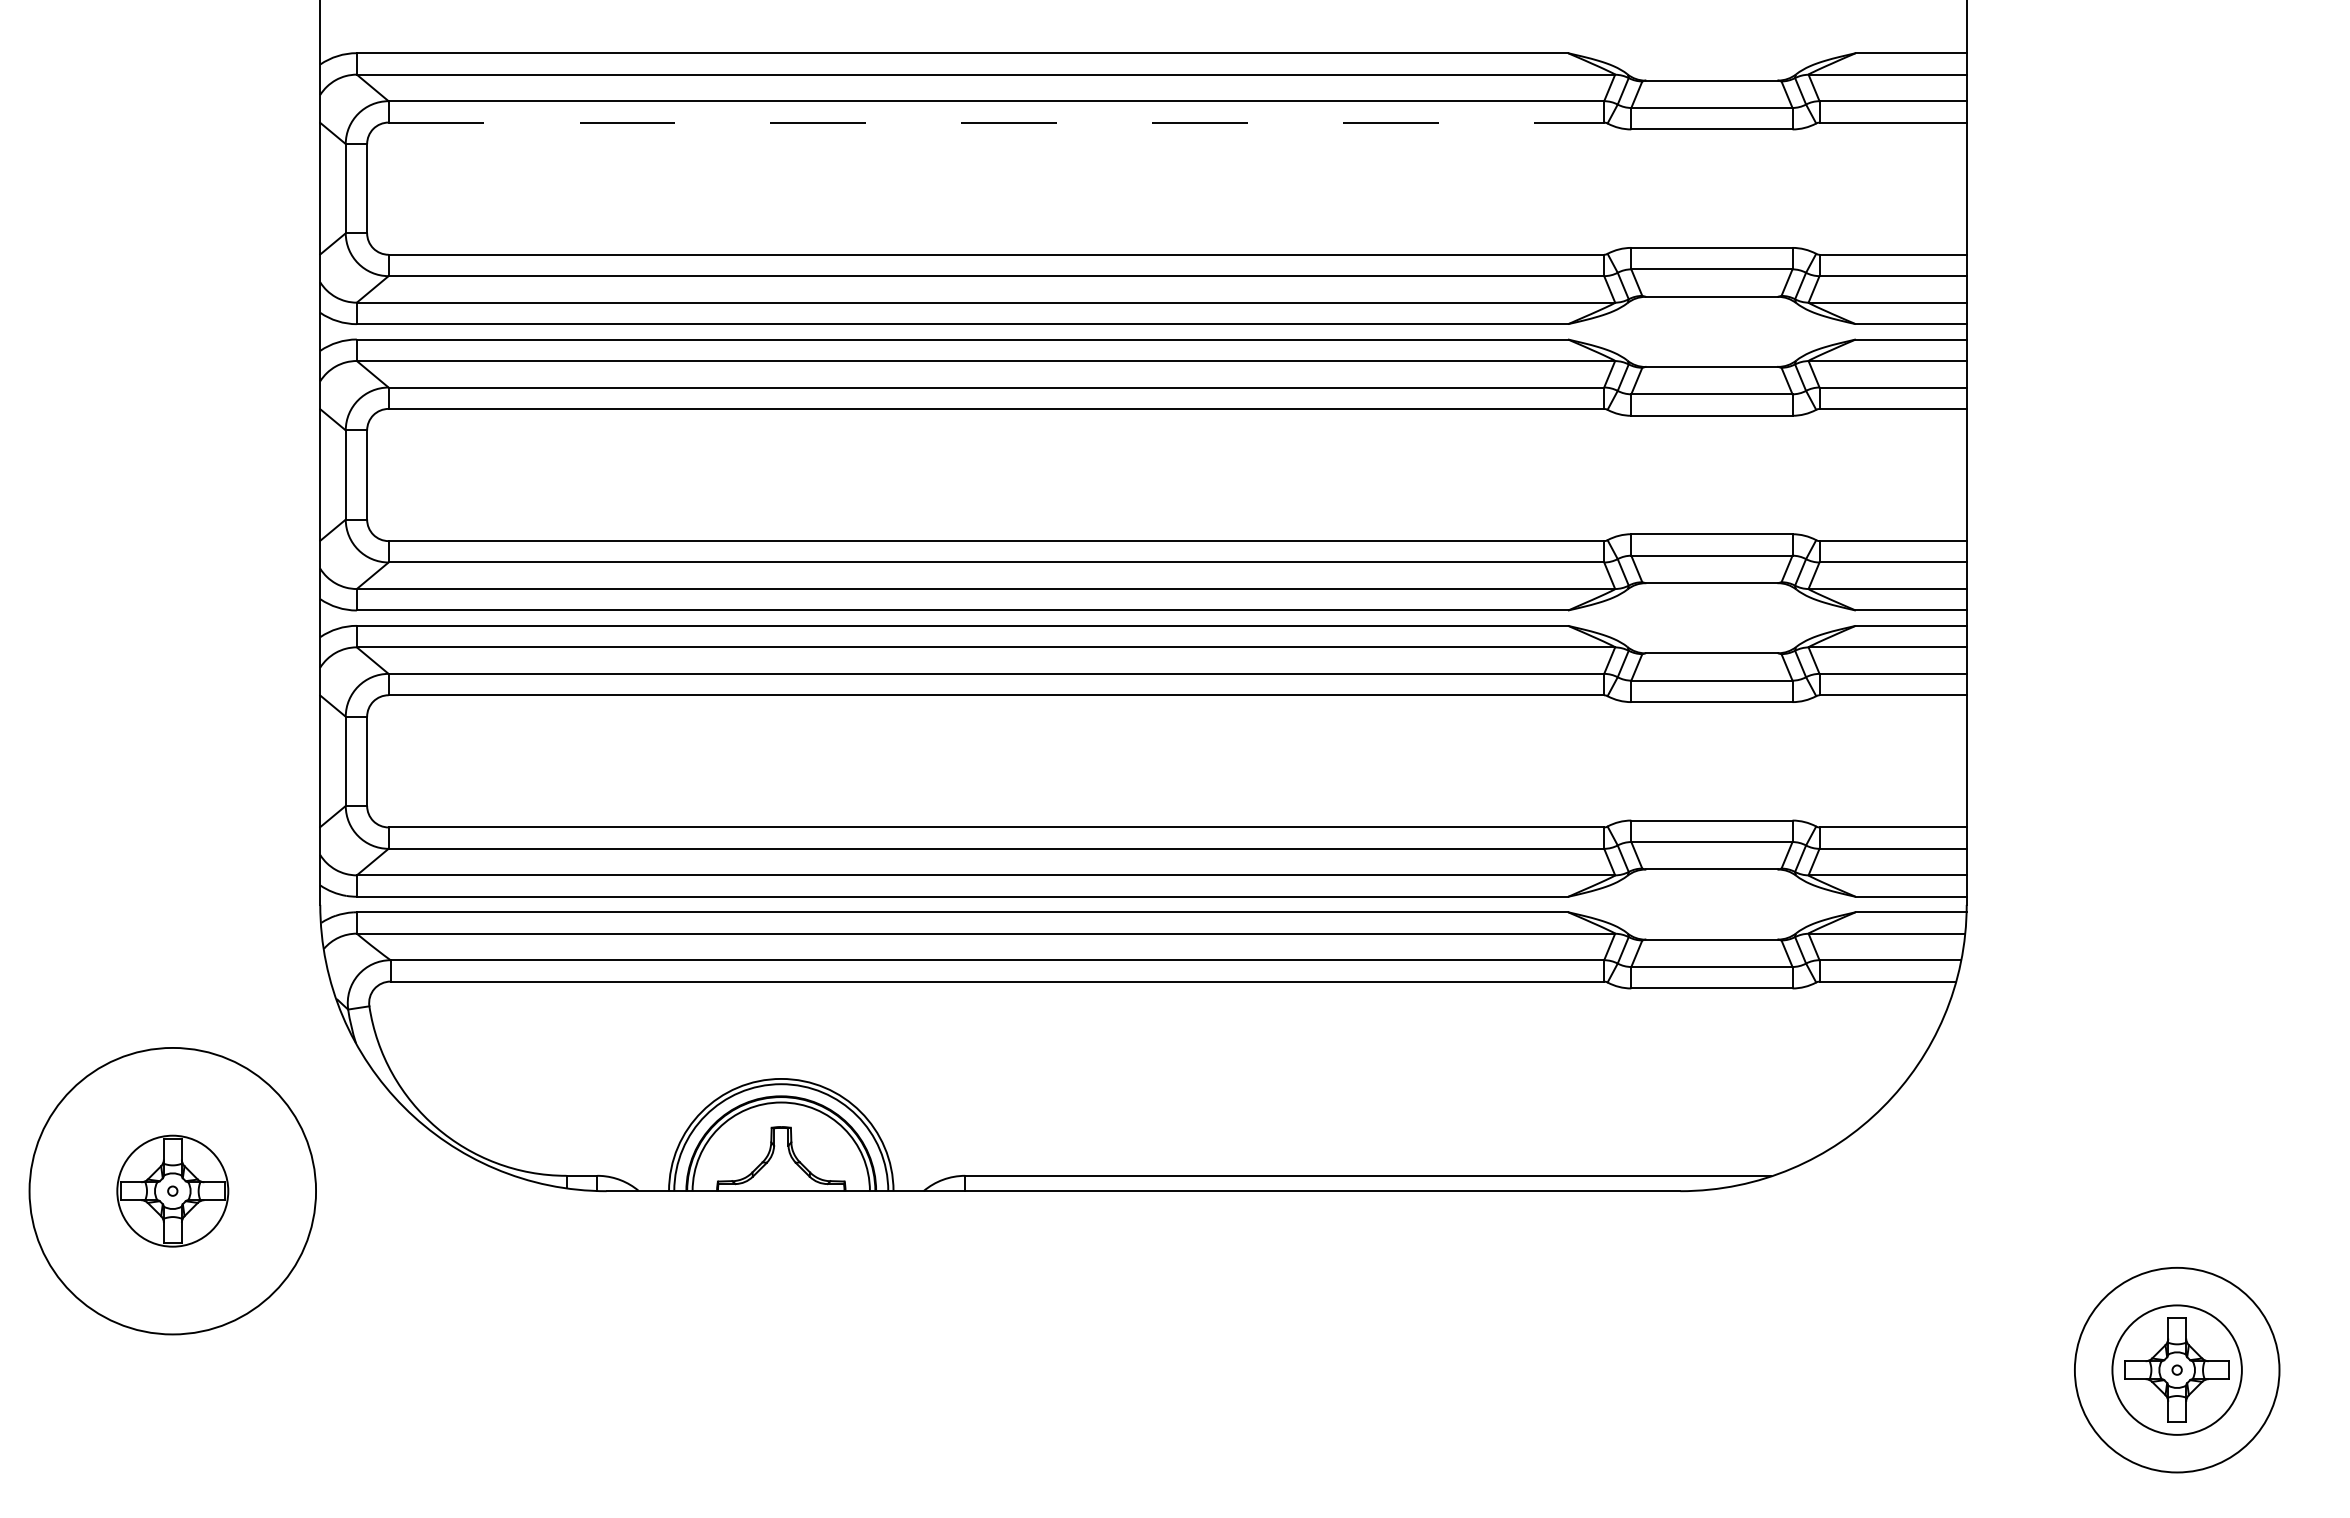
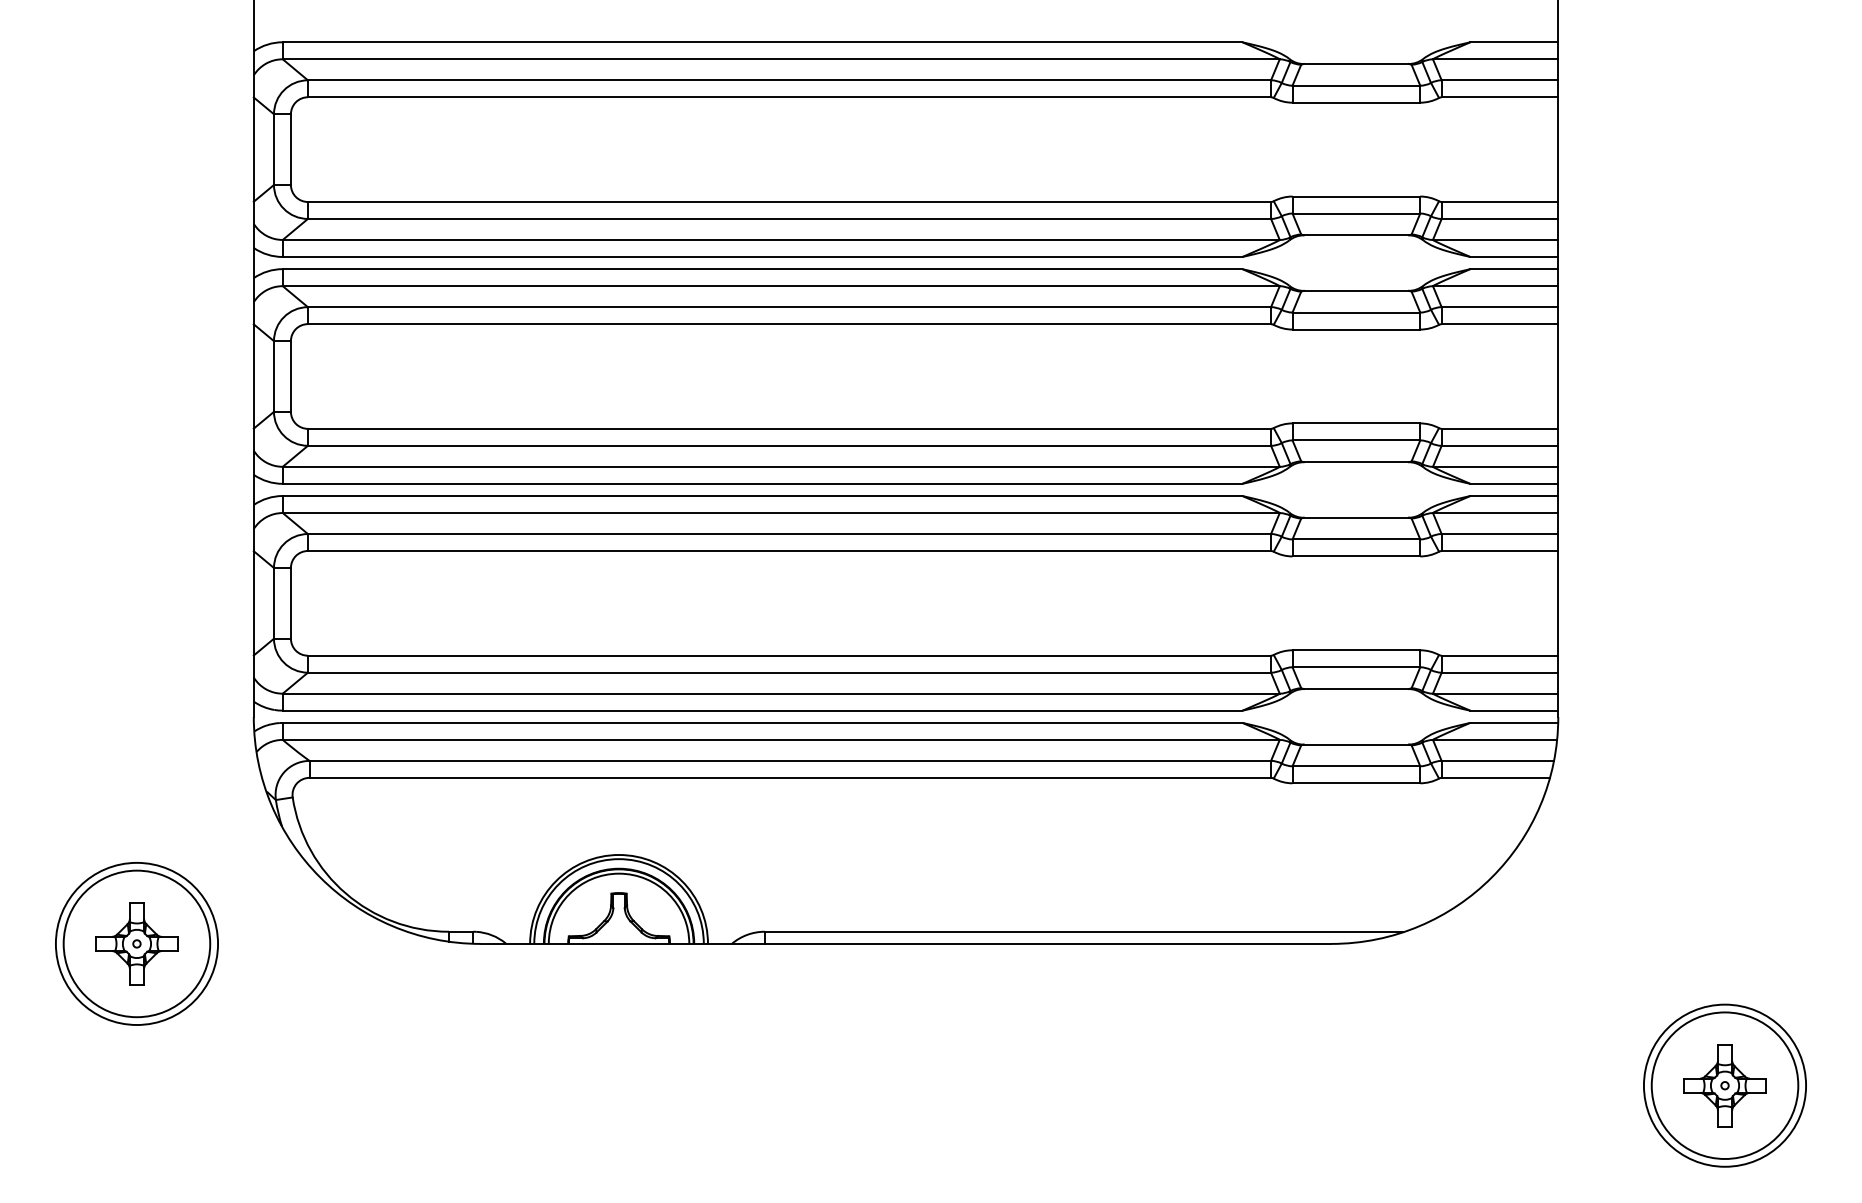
line: (996, 122) -> (789, 97), dashed -> solid
circle: (172, 1190) -> (136, 943), size x0.71
circle: (172, 1190) -> (136, 943), size x1.67
circle: (2176, 1369) -> (1724, 1085), size x1.43

